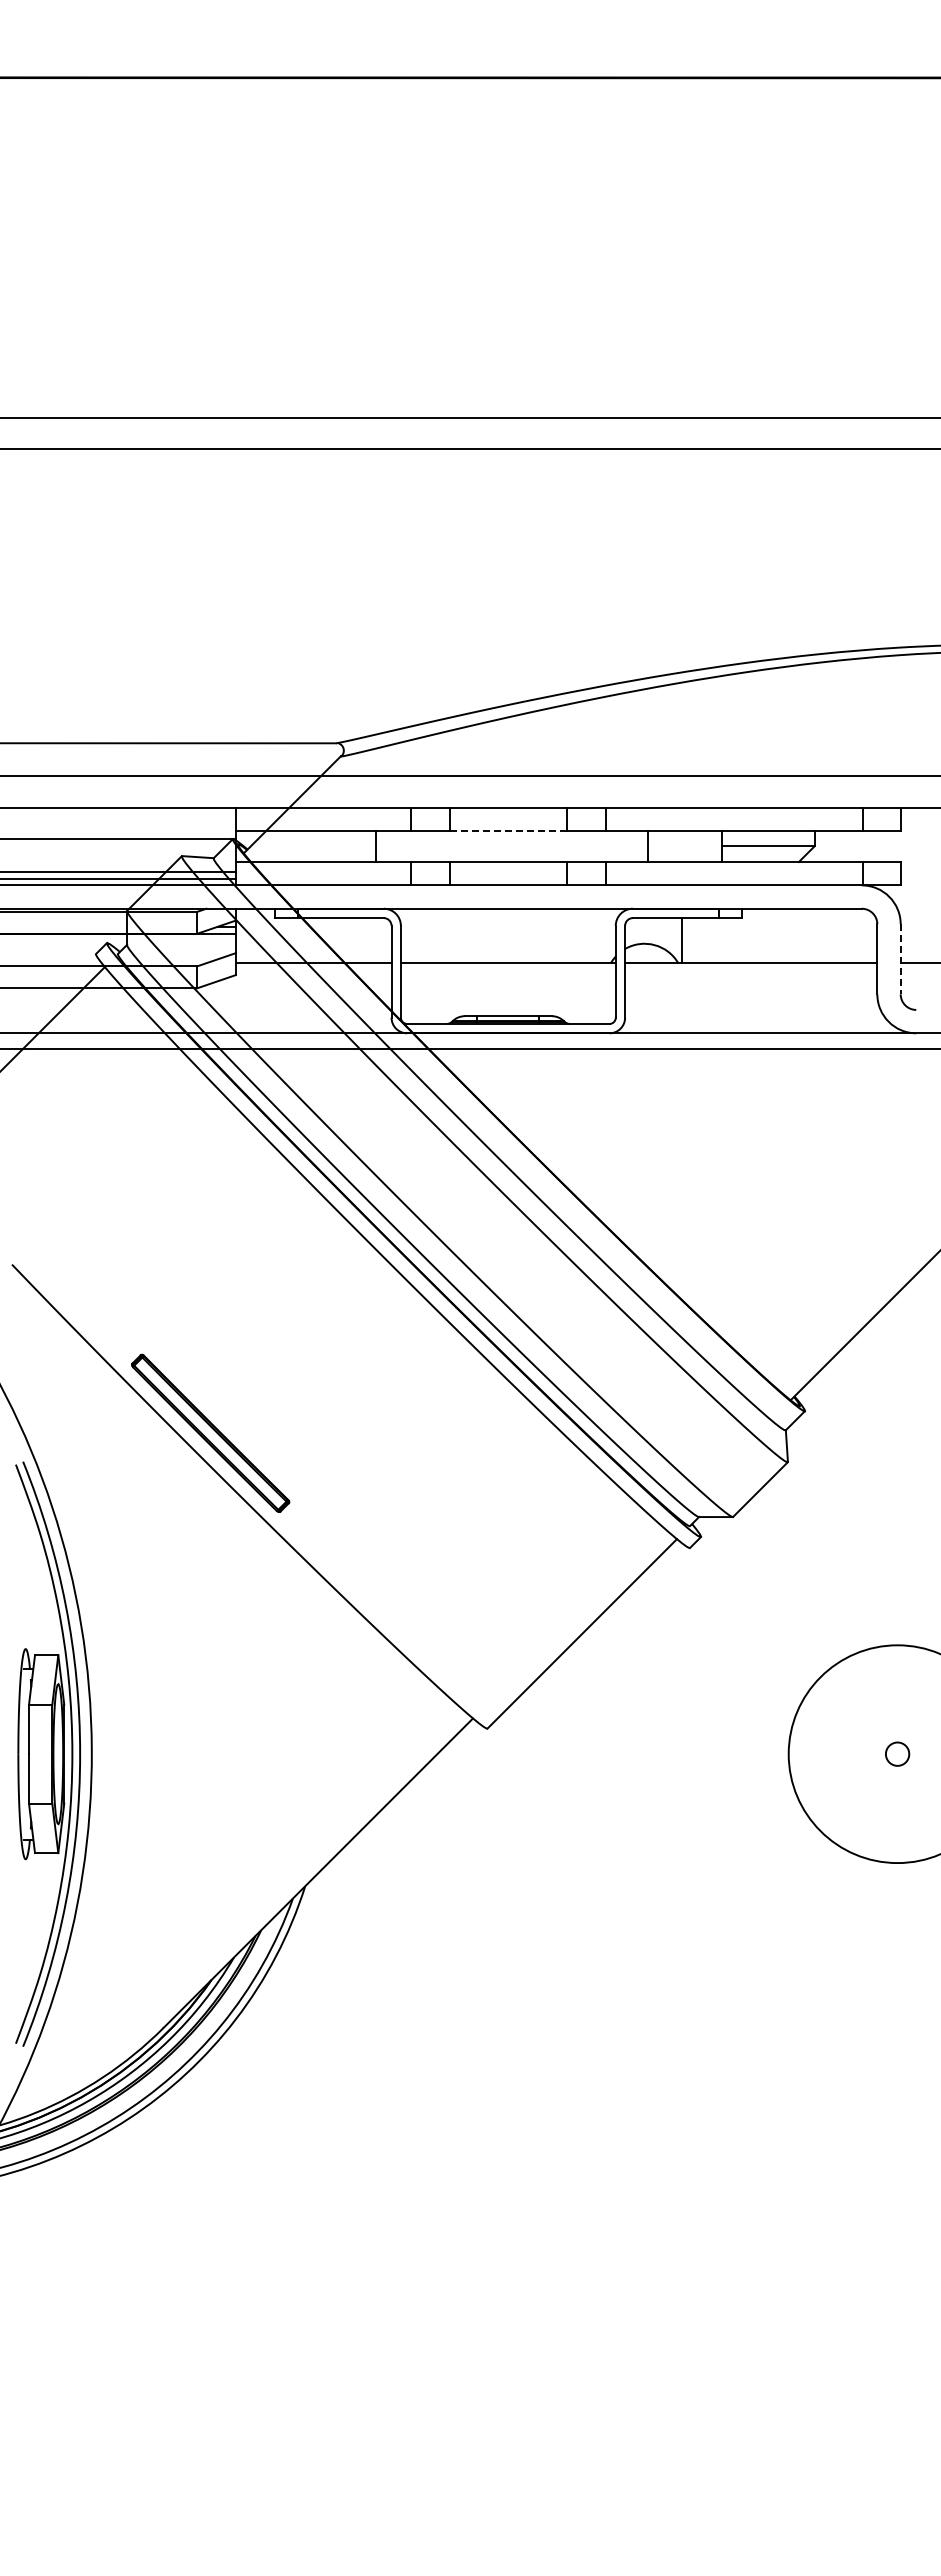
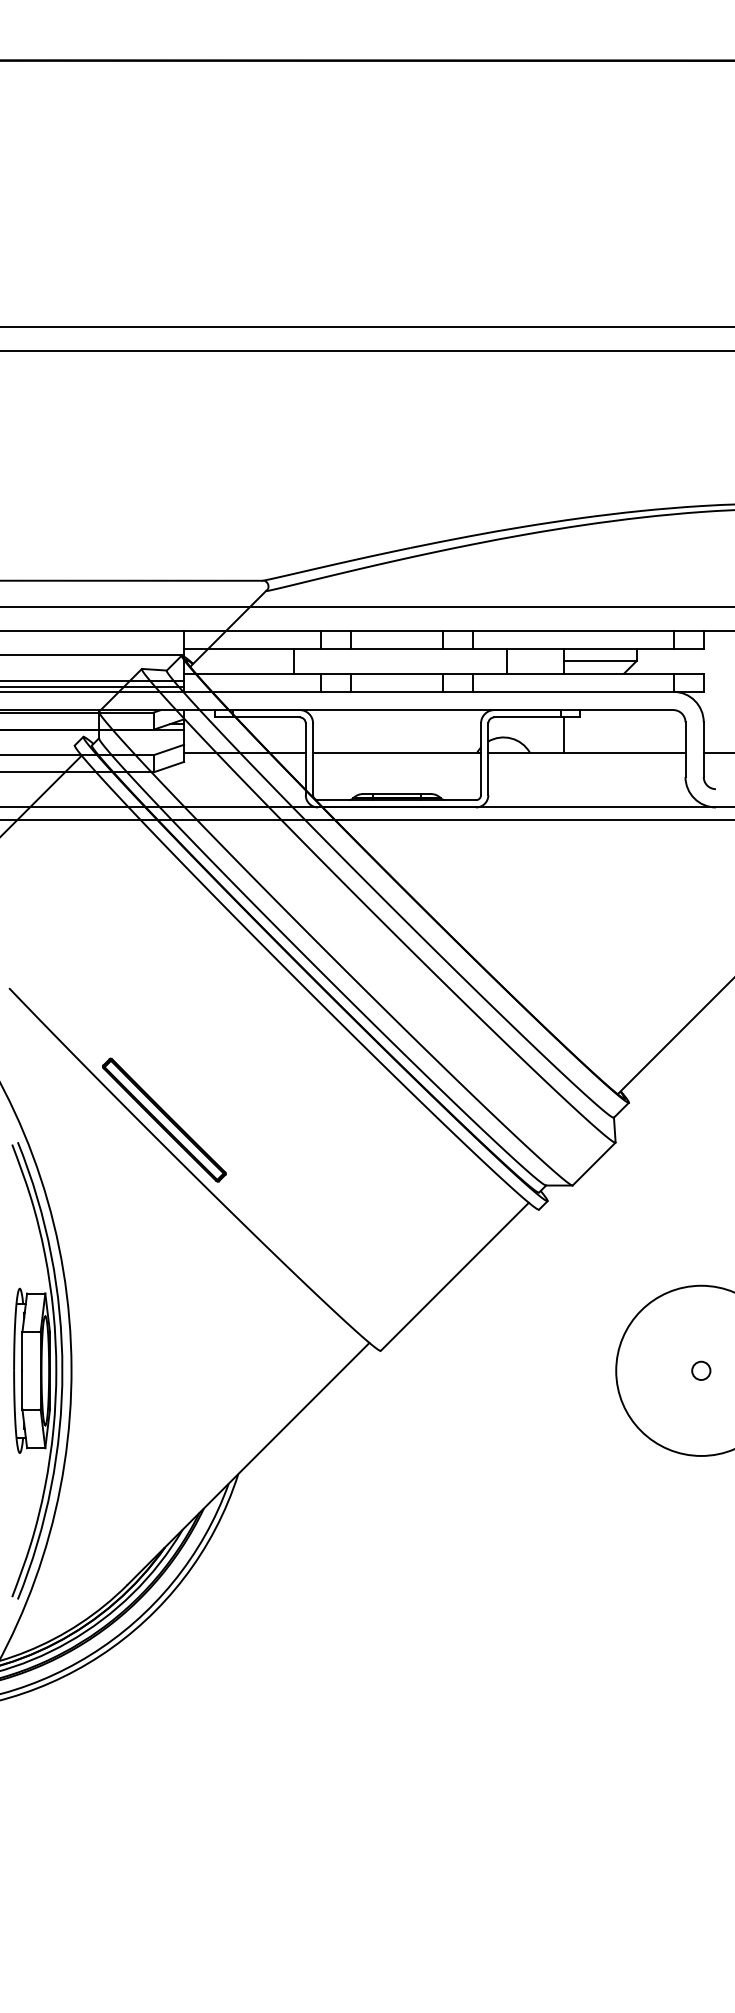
line: (507, 830) -> (396, 648), dashed -> solid
line: (682, 940) -> (564, 734), moved
line: (900, 959) -> (703, 749), dashed -> solid

